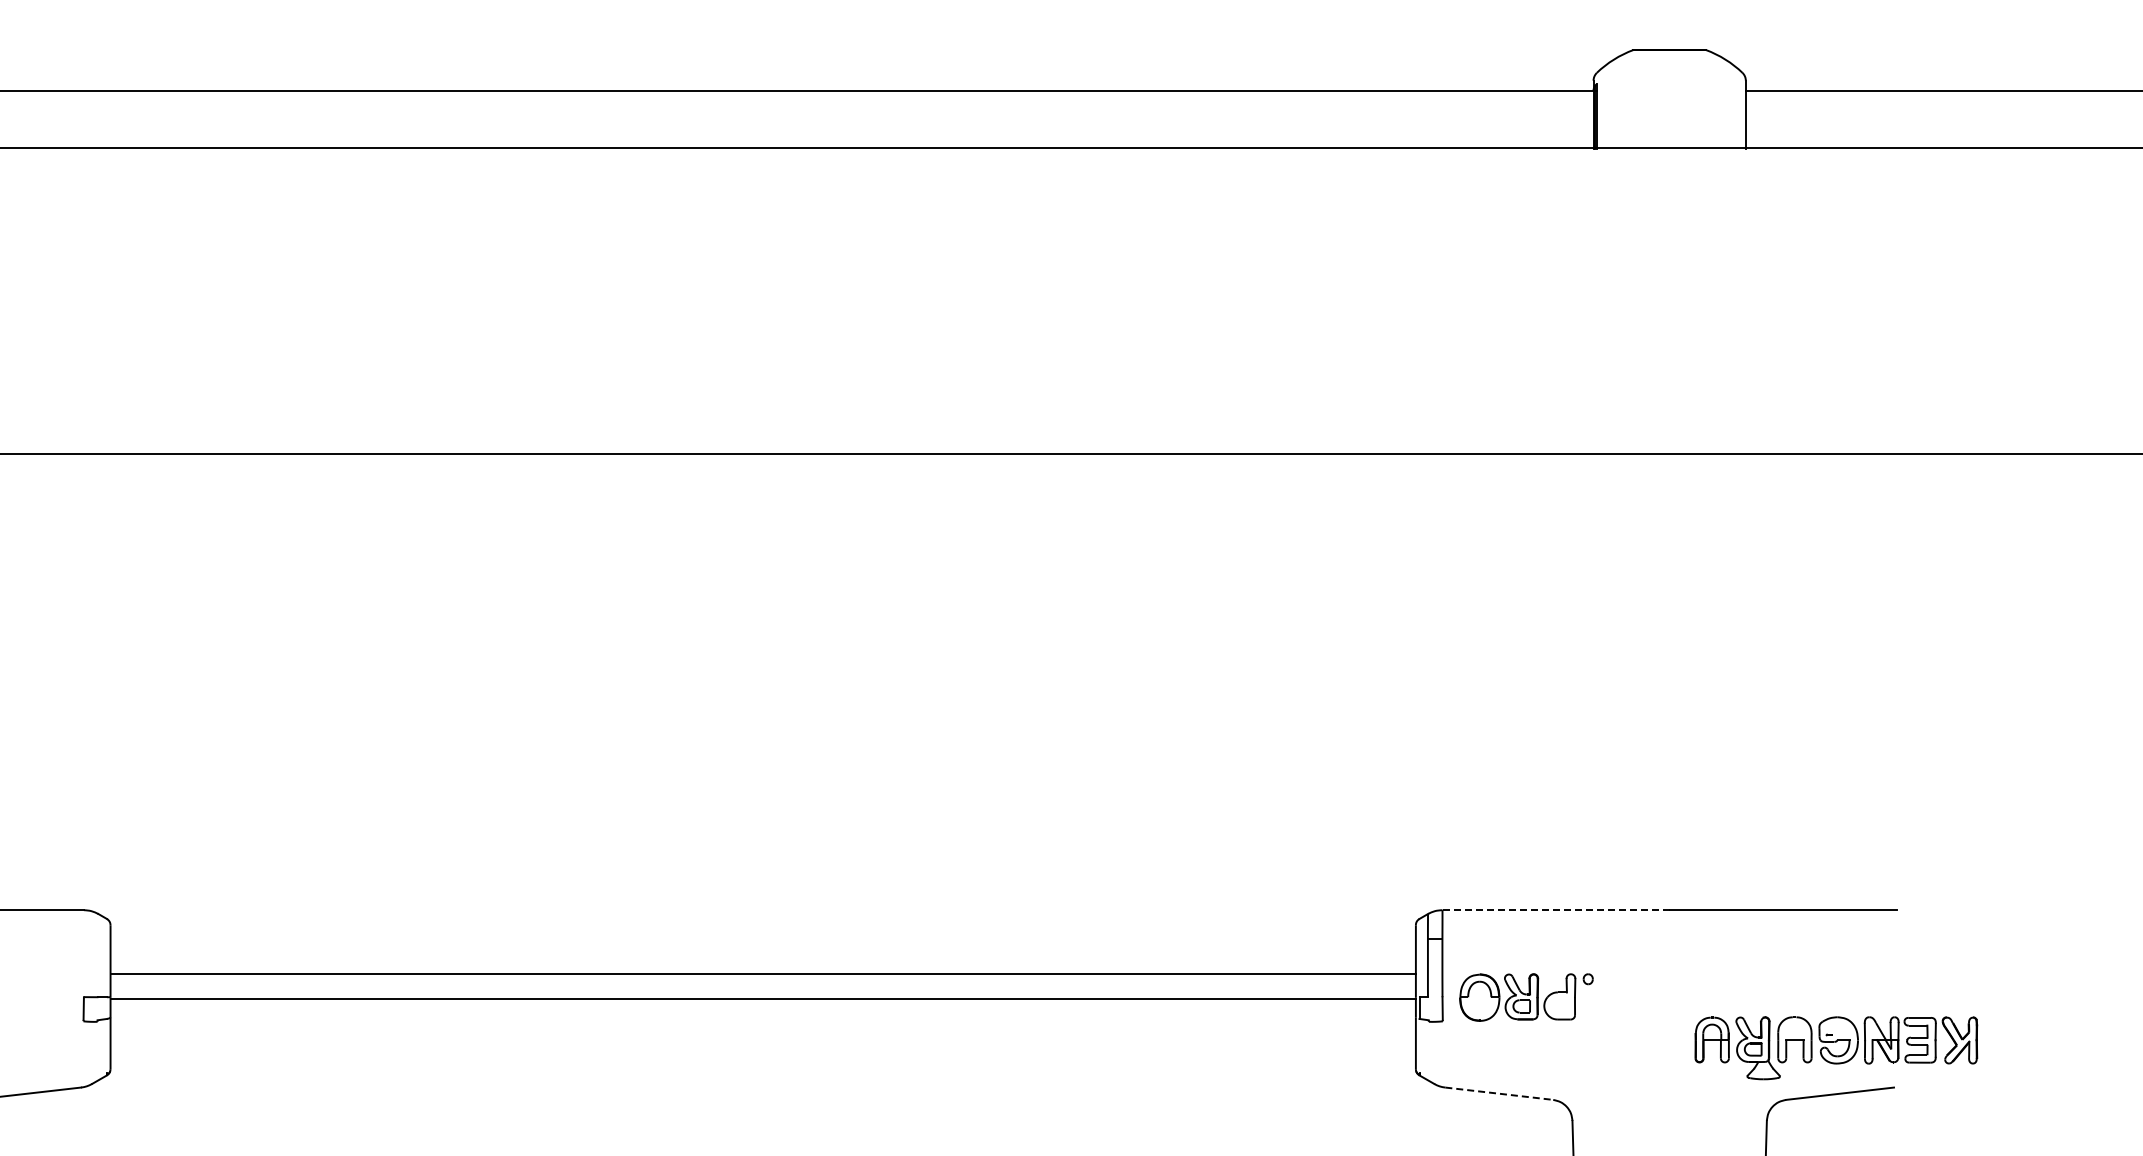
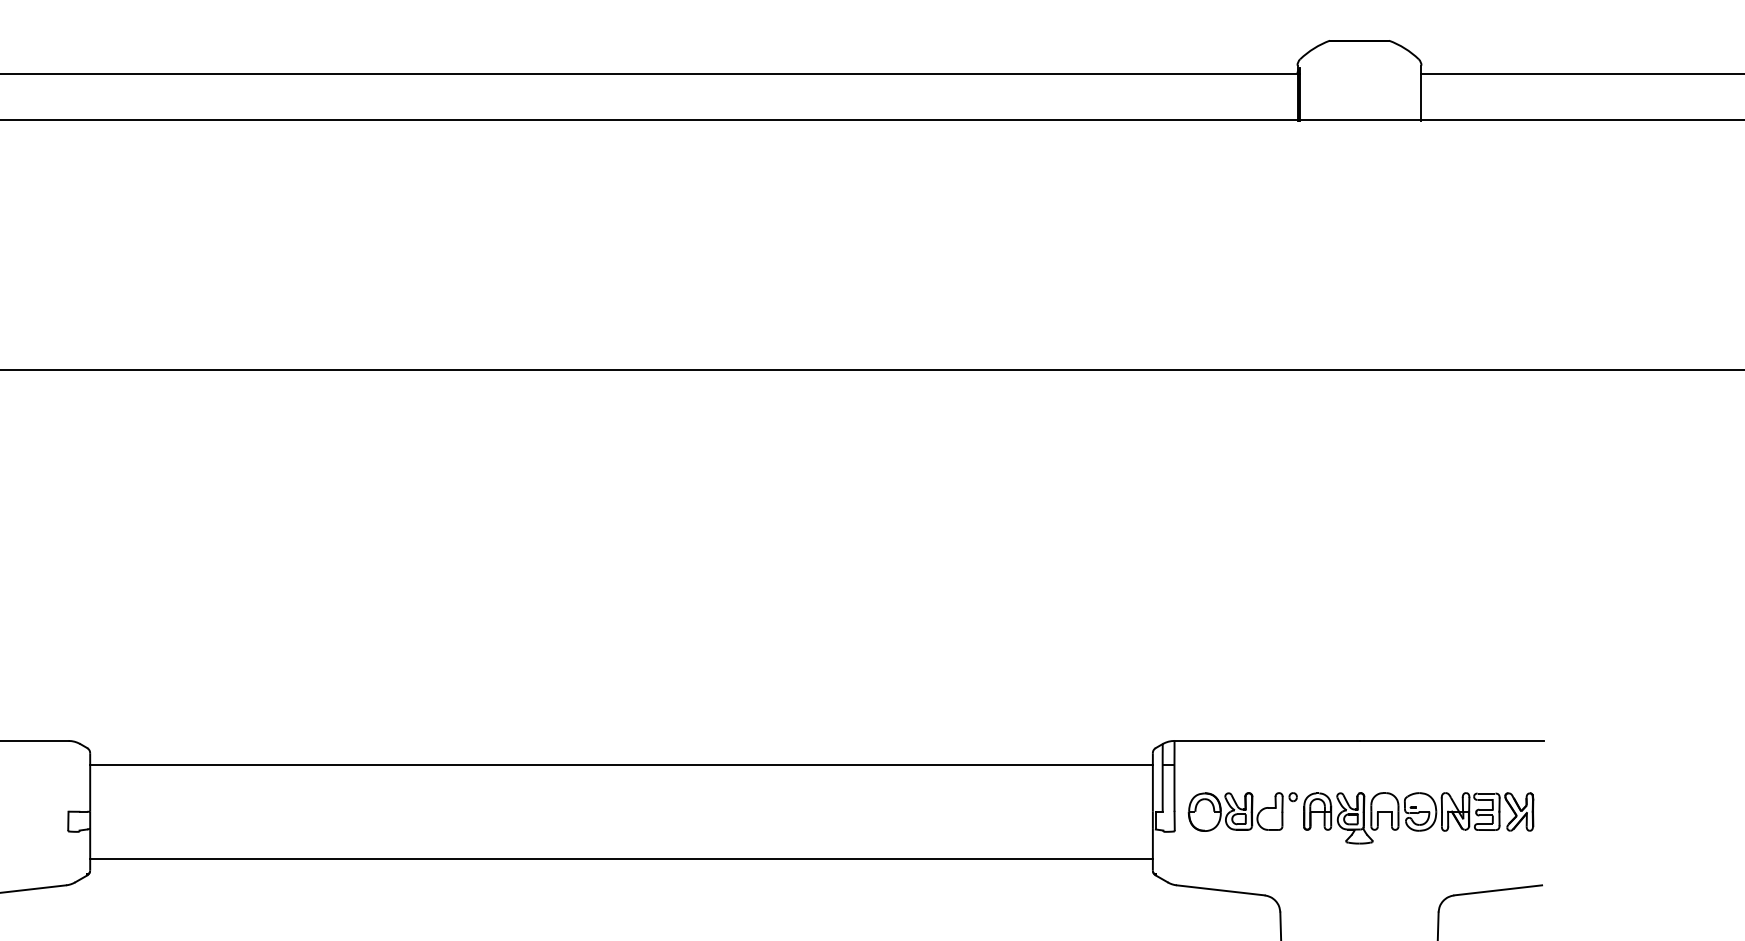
line: (1556, 910) -> (1267, 741), dashed -> solid
line: (762, 974) -> (620, 764), moved
line: (762, 999) -> (620, 859), moved
part: (1836, 1048) -> (1418, 818), moved
line: (1499, 1093) -> (1220, 890), dashed -> solid

